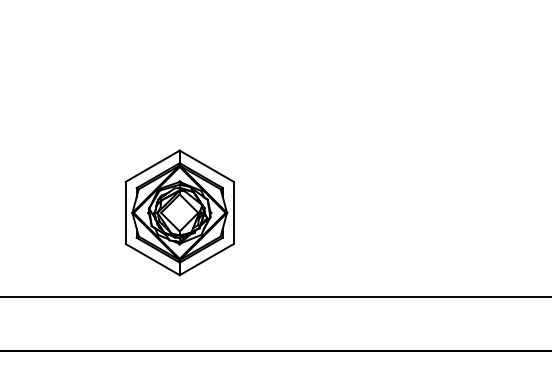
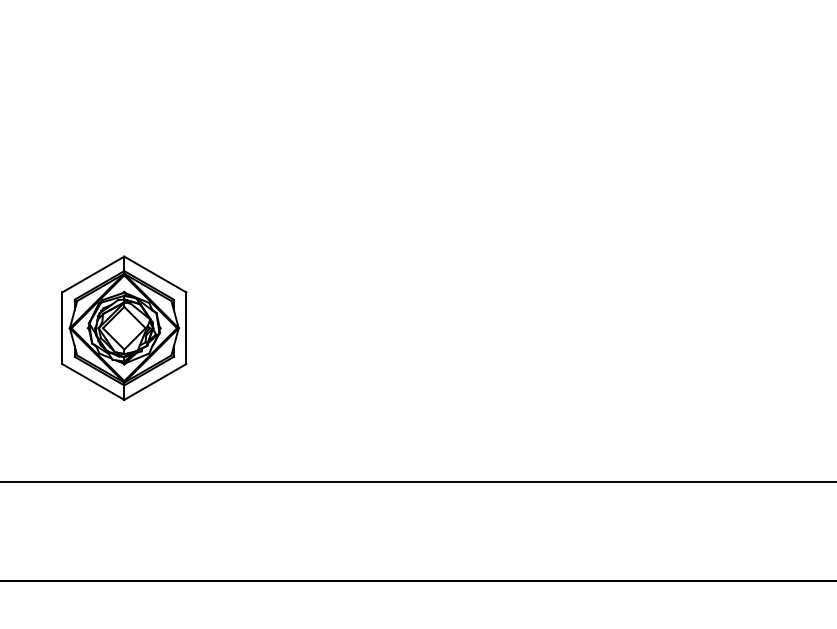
part: (179, 213) -> (123, 328), size x0.62

